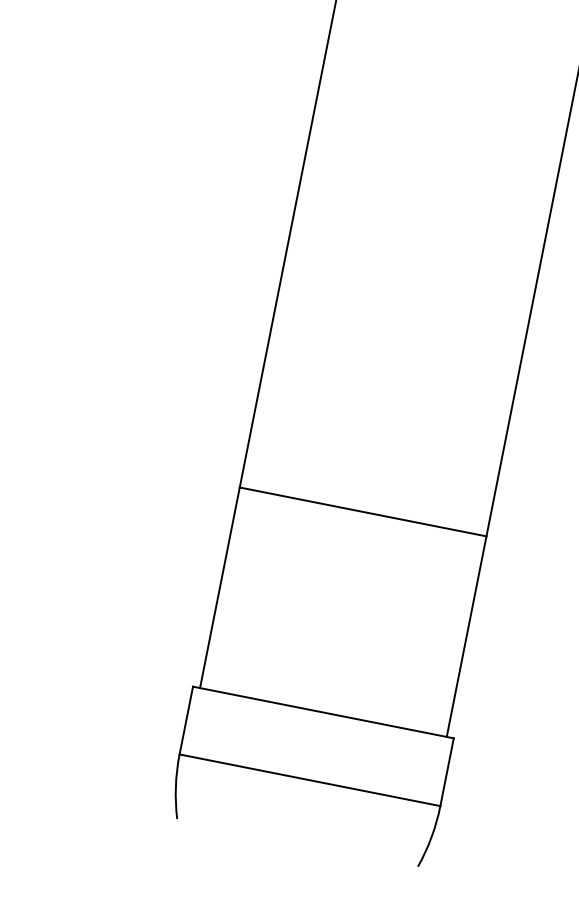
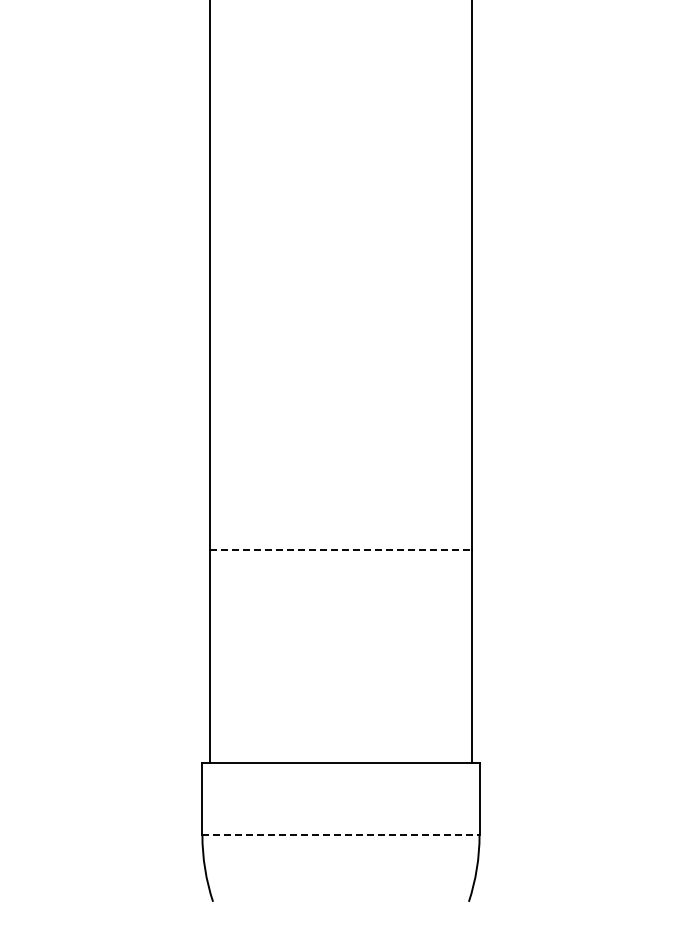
line: (363, 512) -> (341, 550), solid -> dashed
line: (309, 780) -> (340, 835), solid -> dashed

